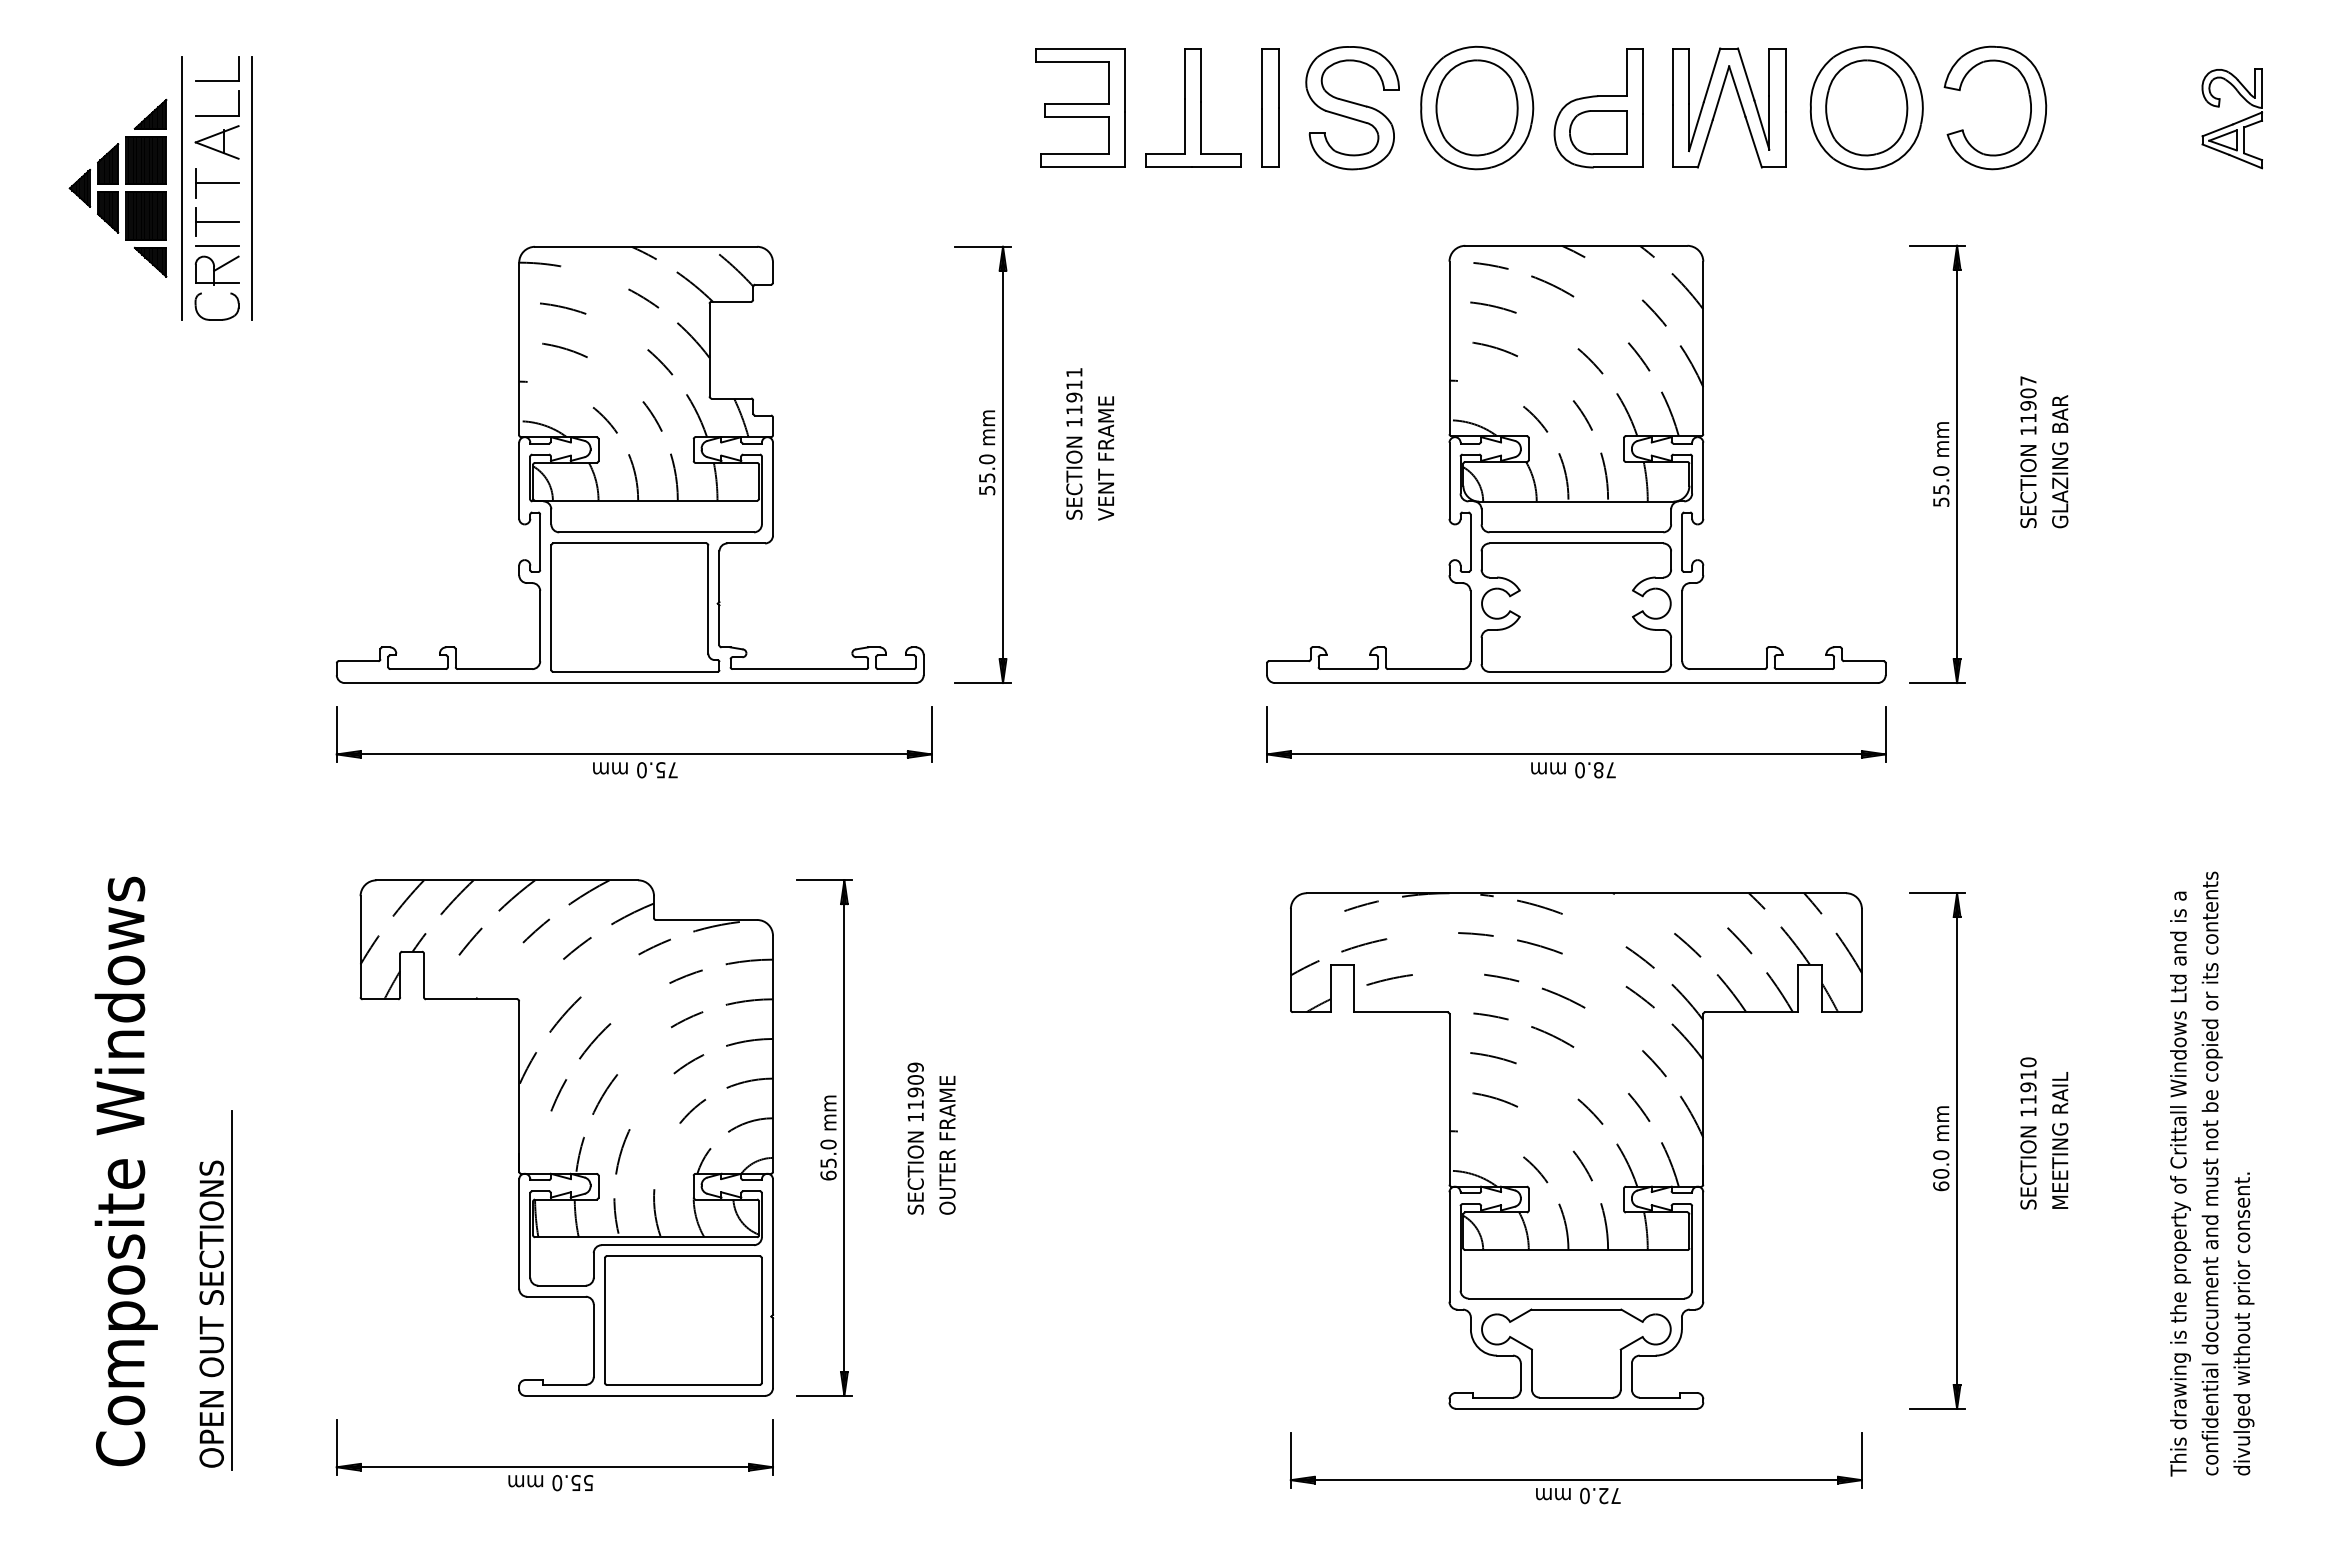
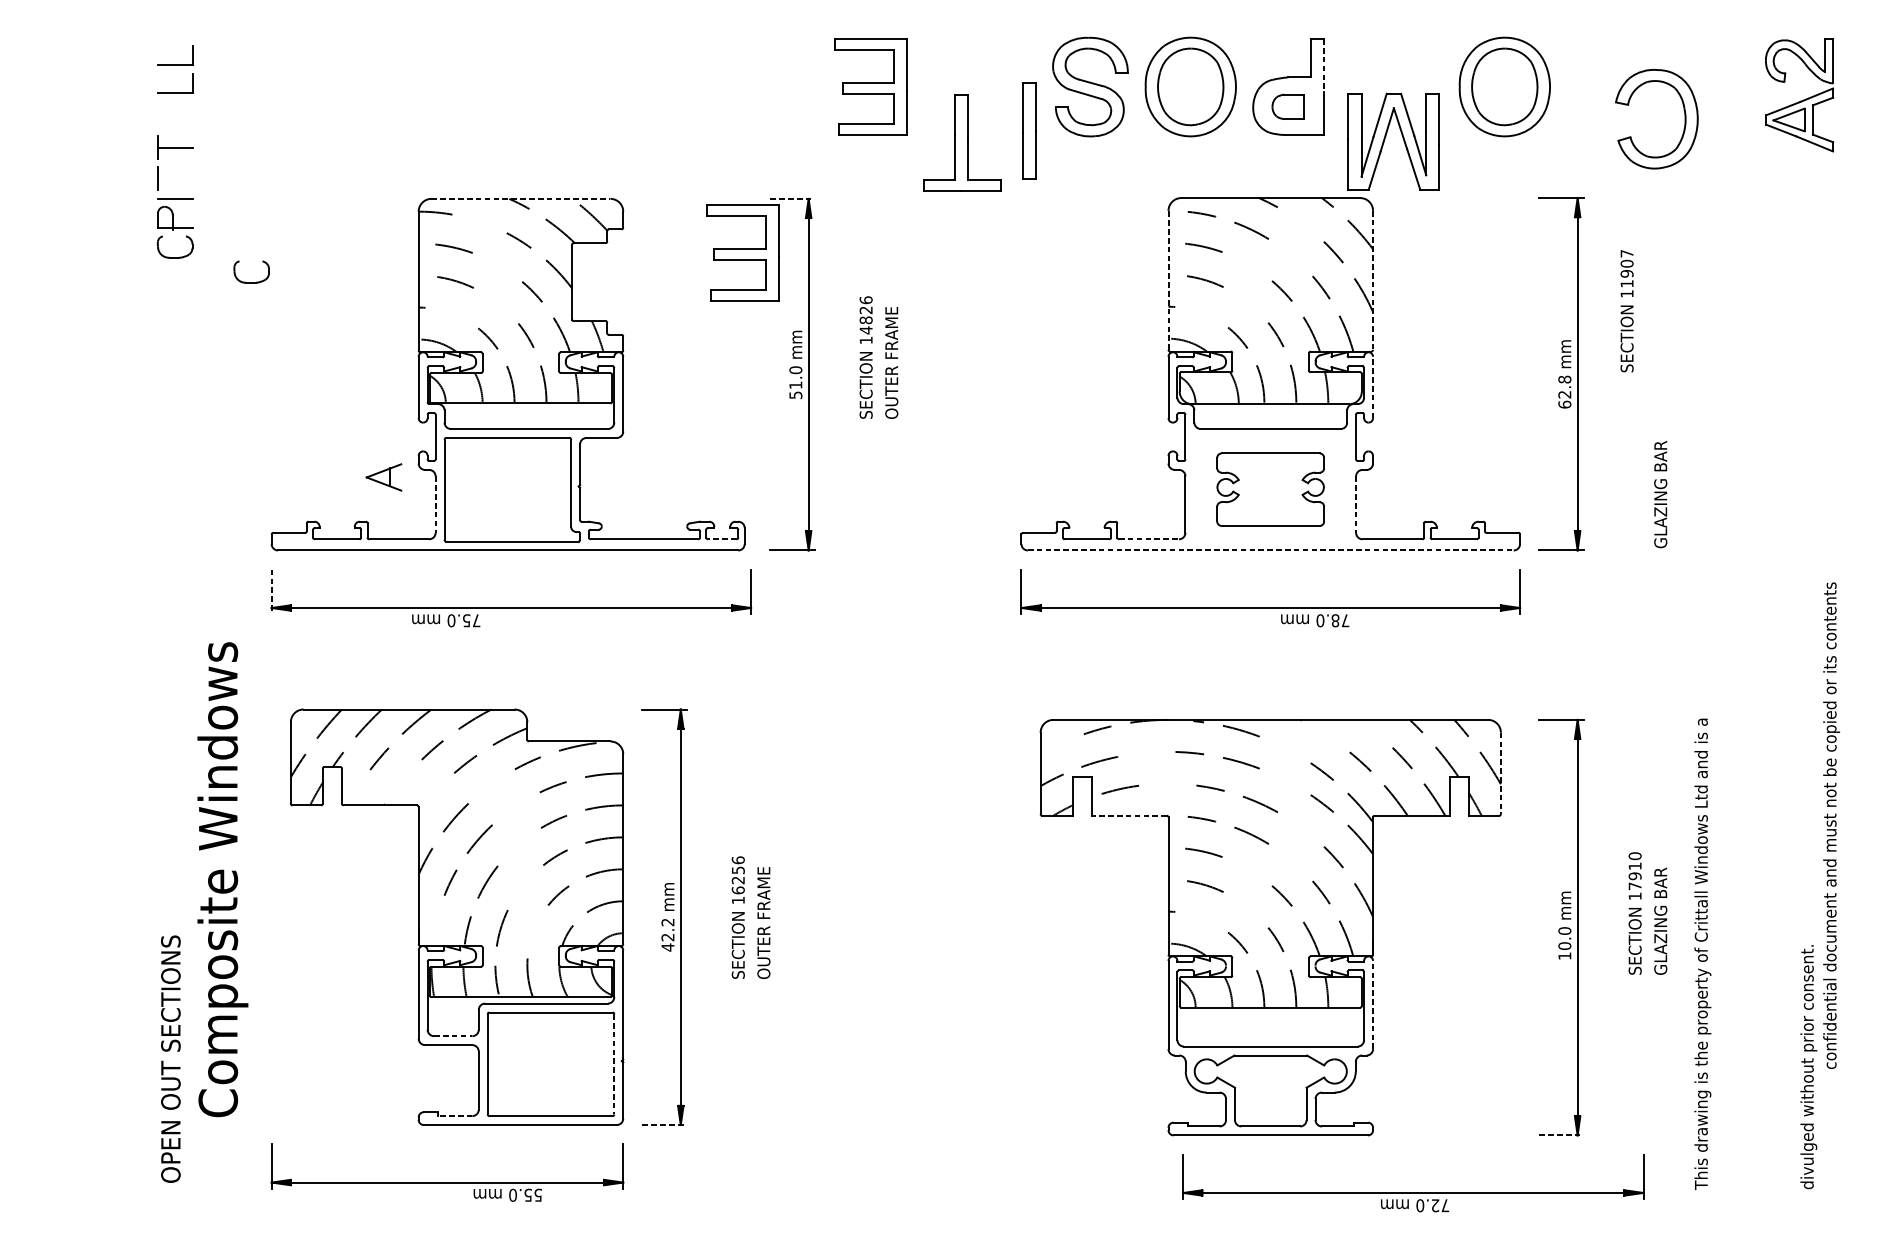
line: (1642, 81) -> (1324, 65), solid -> dashed
part: (1719, 102) -> (1386, 137), moved
part: (2029, 102) -> (1684, 114), moved
part: (1193, 107) -> (962, 142), moved
part: (1270, 107) -> (1029, 130), moved
part: (2231, 118) -> (1798, 95), size x1.4
part: (1598, 132) -> (1288, 106), size x0.7
part: (216, 142) -> (383, 477), moved
part: (117, 187) -> (94, 151), removed
line: (182, 187) -> (147, 151), removed
line: (251, 188) -> (202, 151), removed
line: (216, 221) -> (174, 178), removed
line: (646, 246) -> (521, 198), solid -> dashed
line: (983, 246) -> (792, 198), solid -> dashed
line: (226, 263) -> (182, 212), removed
part: (921, 313) -> (742, 252), added
line: (1449, 347) -> (1168, 280), solid -> dashed
line: (1703, 348) -> (1373, 280), solid -> dashed
part: (311, 350) -> (251, 282), added
text: (1074, 391) -> (866, 315), 11911 -> 14826
text: (1106, 450) -> (892, 363), VENT FRAME -> OUTER FRAME
text: (2028, 451) -> (1627, 310), moved
text: (2060, 461) -> (1660, 494), moved
text: (987, 477) -> (796, 384), 55.0 -> 51.0
line: (1703, 480) -> (1373, 387), solid -> dashed
text: (1941, 486) -> (1565, 392), 55.0 -> 62.8
part: (1575, 607) -> (1270, 489), size x0.7
line: (540, 626) -> (435, 504), solid -> dashed
line: (1682, 626) -> (1356, 504), solid -> dashed
line: (895, 669) -> (721, 539), solid -> dashed
line: (1425, 669) -> (1149, 539), solid -> dashed
line: (1576, 683) -> (1270, 550), solid -> dashed
line: (336, 734) -> (271, 591), solid -> dashed
text: (635, 770) -> (446, 620), moved
text: (1573, 770) -> (1315, 620), moved
line: (1861, 959) -> (1500, 773), solid -> dashed
line: (1400, 1012) -> (1129, 816), solid -> dashed
text: (915, 1085) -> (738, 874), 11909 -> 16256
text: (2028, 1099) -> (1635, 886), 11910 -> 17910
text: (2060, 1140) -> (1660, 919), MEETING RAIL -> GLAZING BAR
text: (828, 1159) -> (667, 934), 65.0 -> 42.2
text: (125, 1171) -> (222, 879), moved
text: (2211, 1173) -> (1831, 825), moved
text: (2180, 1183) -> (1702, 953), moved
text: (1941, 1186) -> (1565, 956), 60.0 -> 10.0
line: (1703, 1246) -> (1373, 1004), solid -> dashed
line: (562, 1285) -> (453, 1036), solid -> dashed
line: (231, 1289) -> (186, 1039), removed
line: (761, 1321) -> (613, 1065), solid -> dashed
line: (563, 1384) -> (454, 1115), solid -> dashed
line: (824, 1395) -> (664, 1124), solid -> dashed
line: (1937, 1408) -> (1561, 1135), solid -> dashed
part: (1575, 1479) -> (1412, 1192), moved
text: (550, 1483) -> (507, 1195), moved

